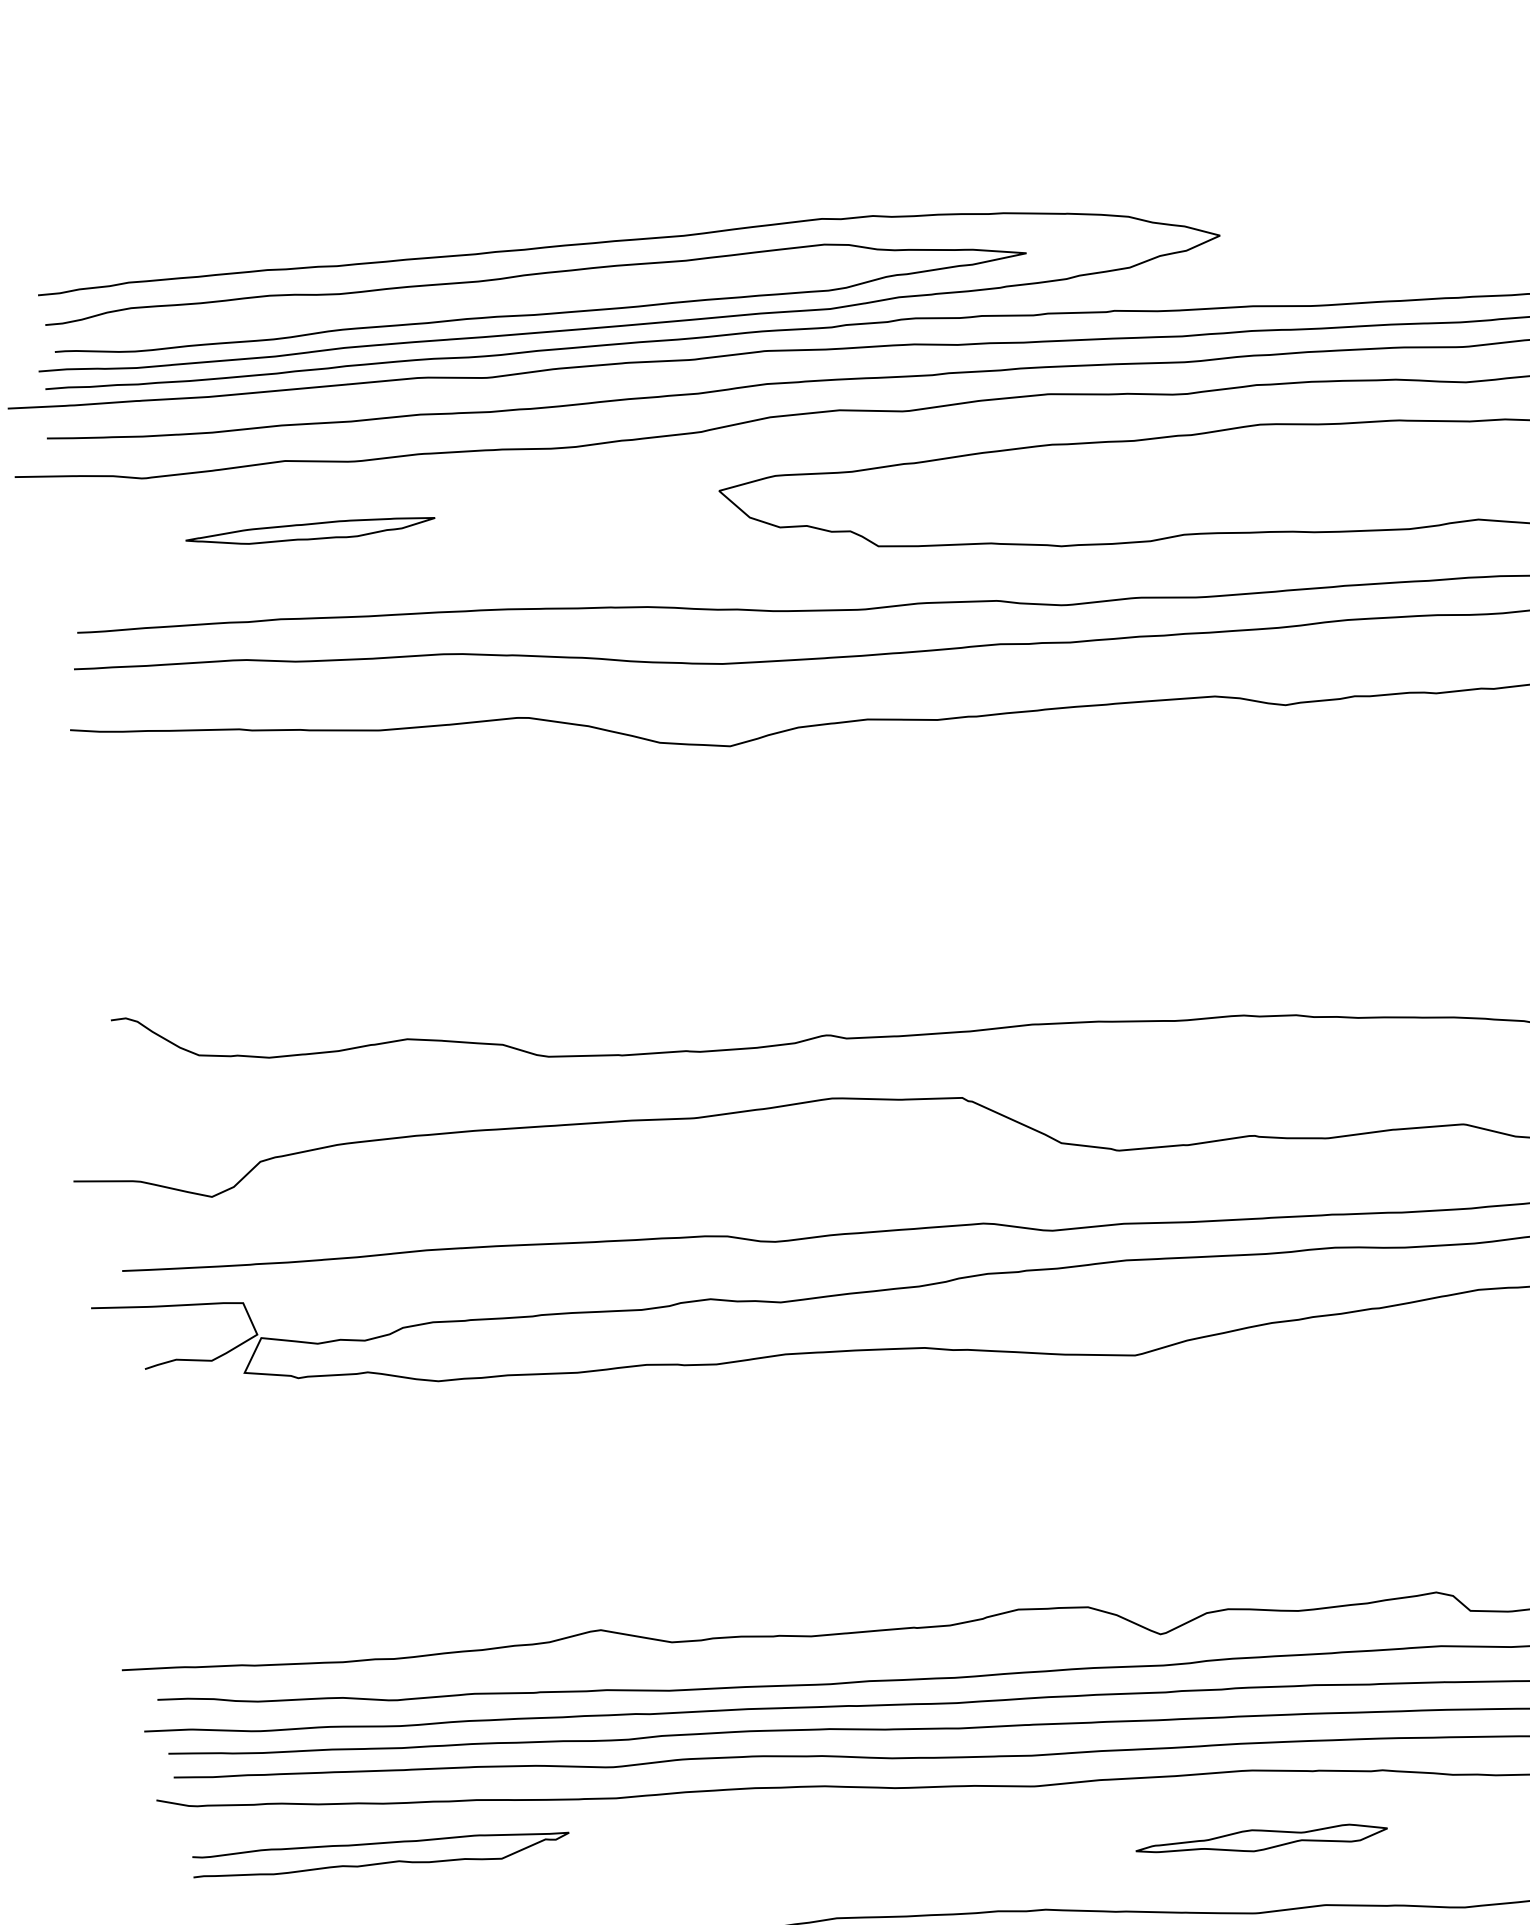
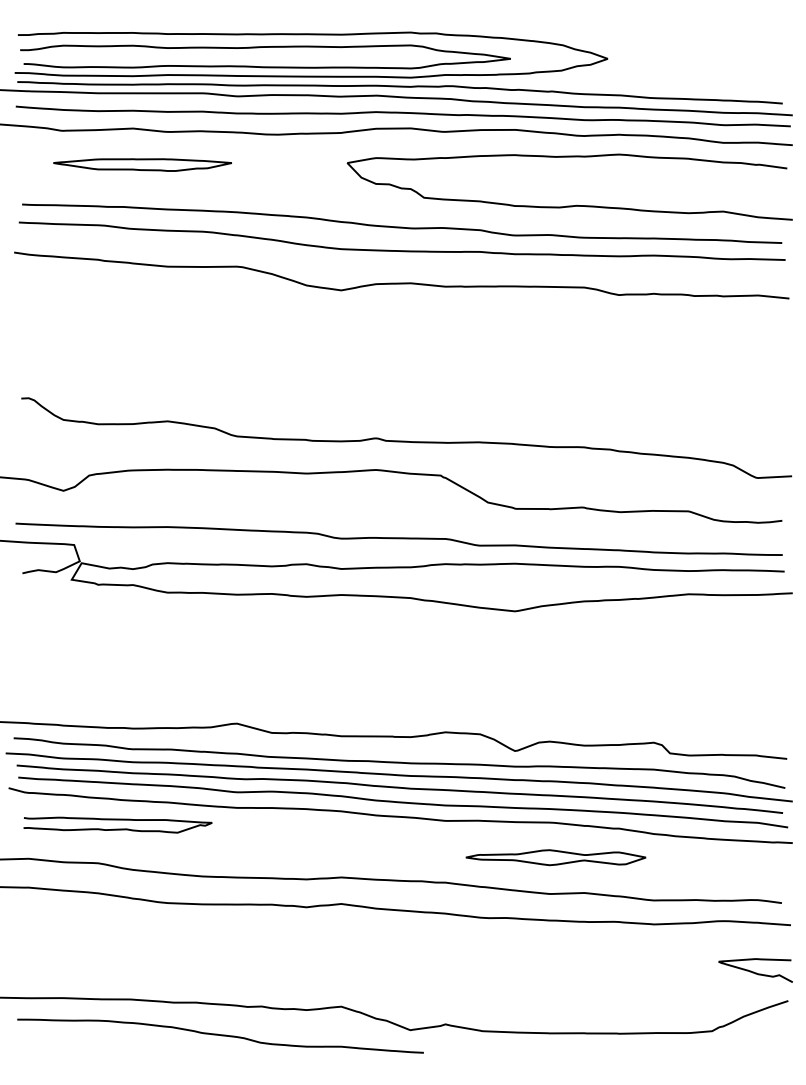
part: (310, 531) -> (142, 164), size x1.43
part: (1260, 1839) -> (555, 857), size x1.43

